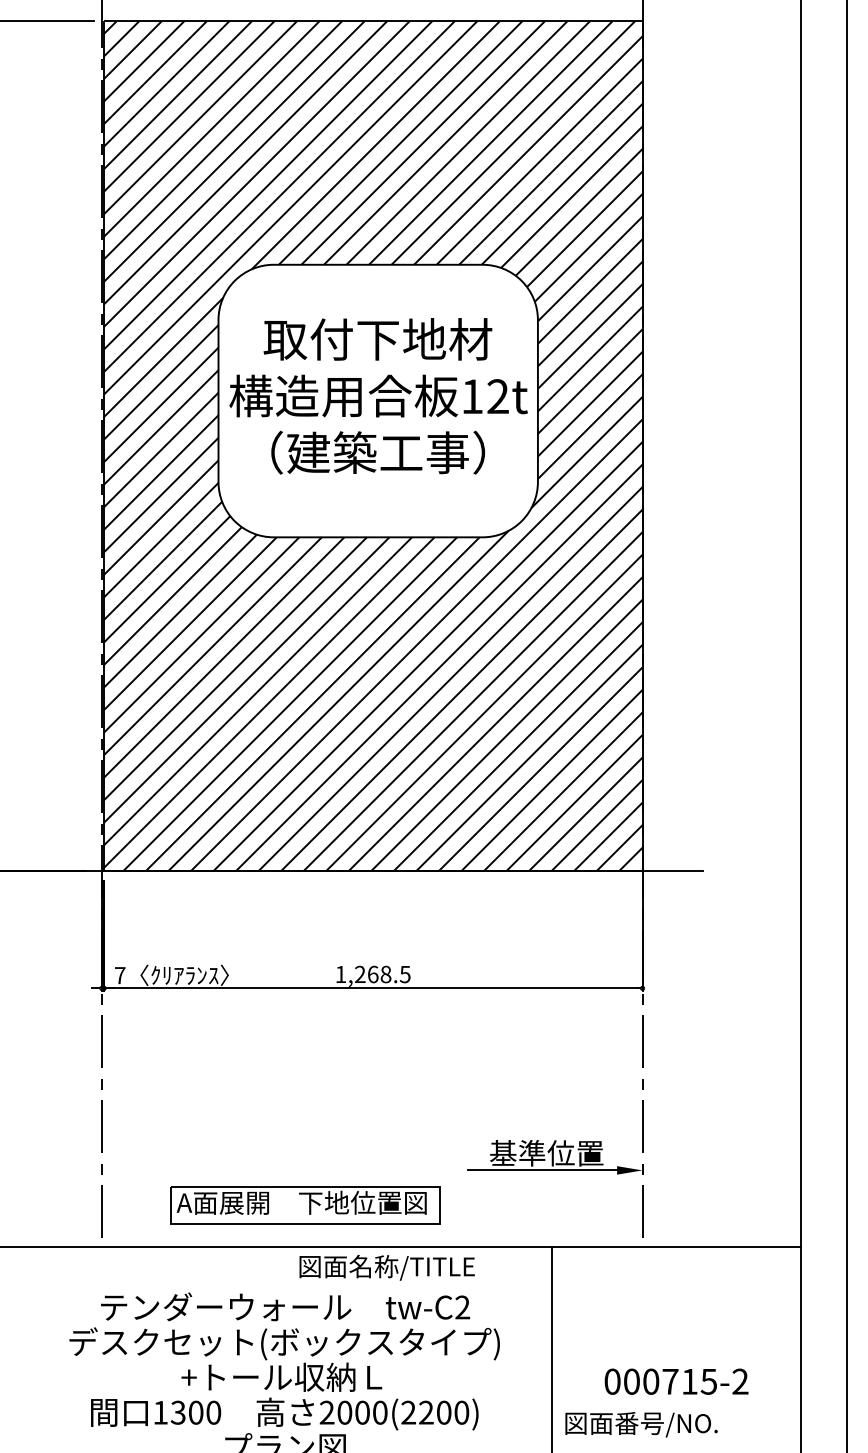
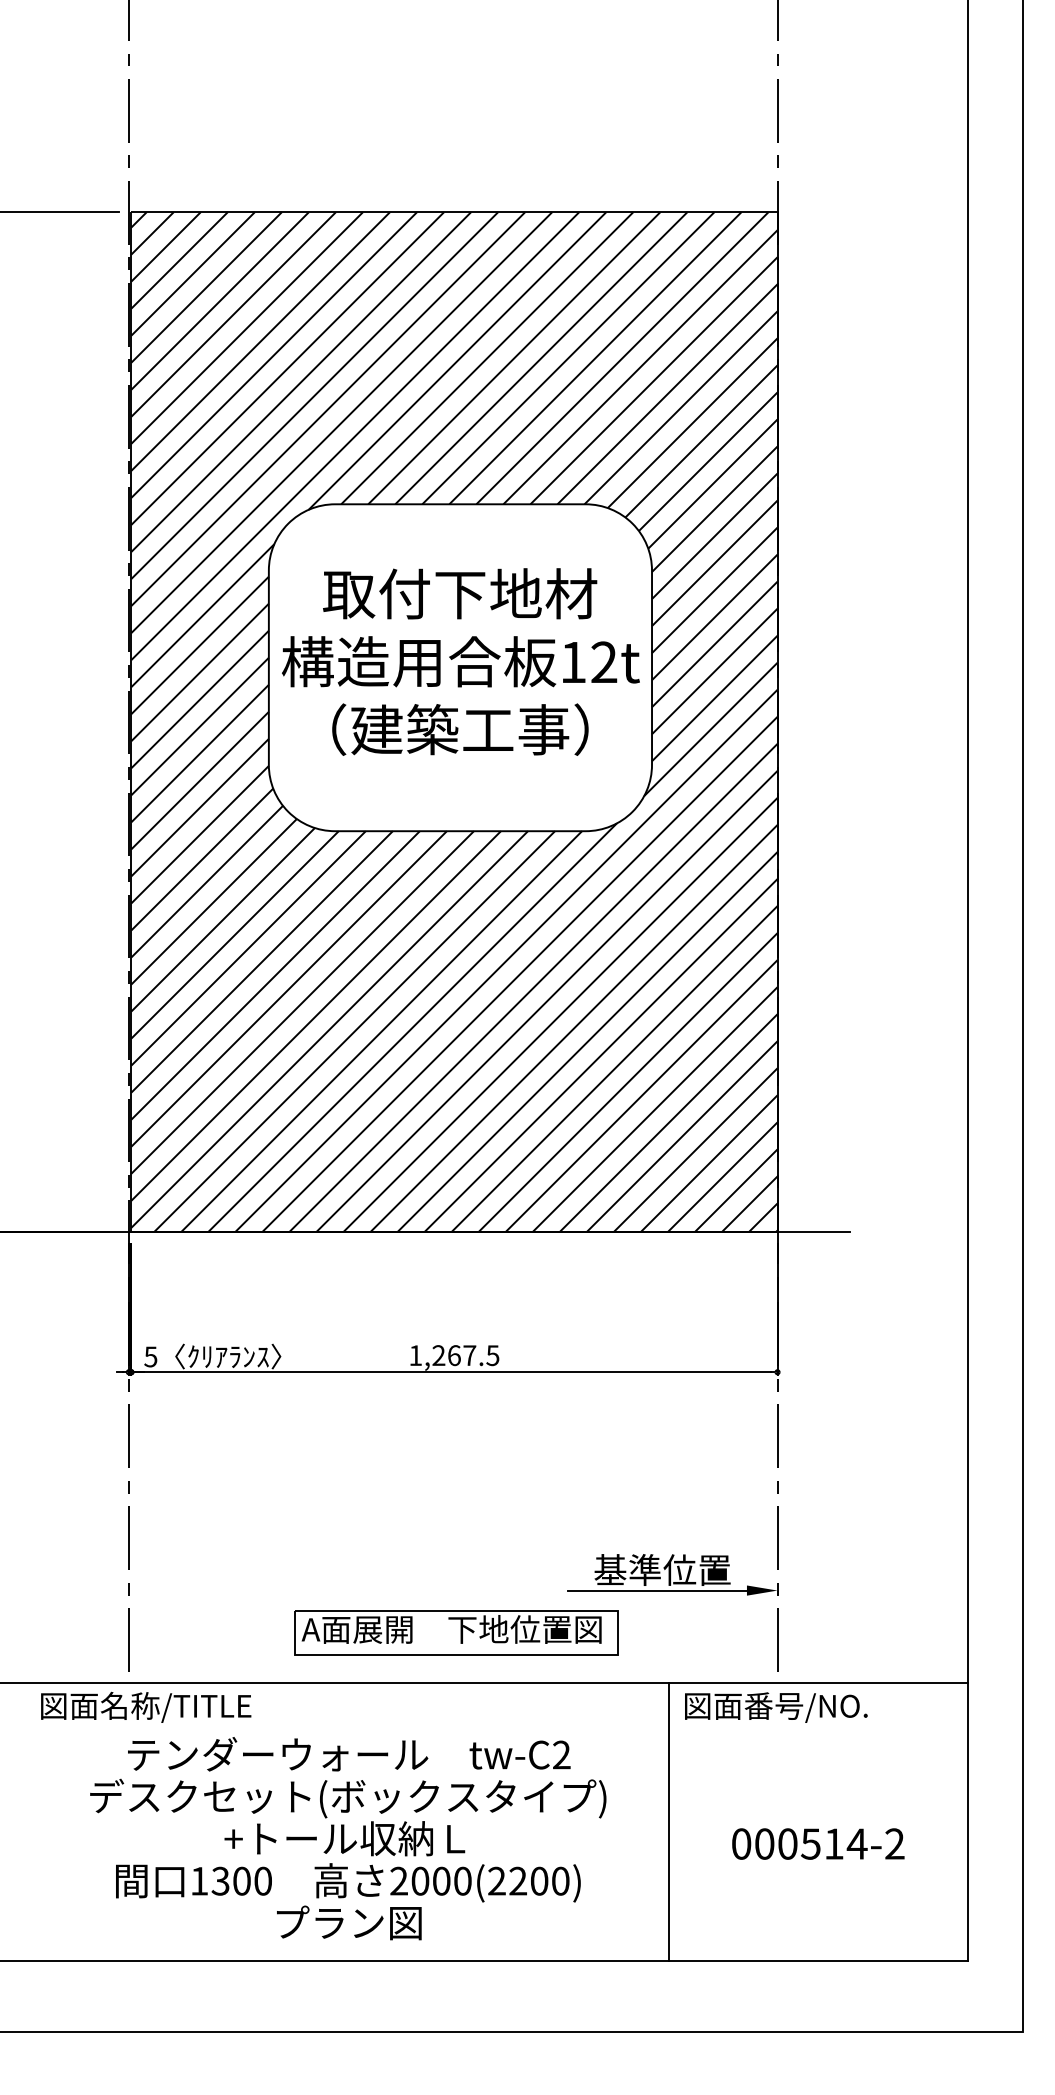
text: (385, 974) -> (469, 1355), 1,268.5 -> 1,267.5
text: (119, 975) -> (150, 1356), 7 -> 5
part: (305, 1205) -> (456, 1632), moved
text: (387, 1267) -> (146, 1706), moved
text: (690, 1381) -> (834, 1843), 000715-2 -> 000514-2
text: (641, 1424) -> (776, 1707), moved

